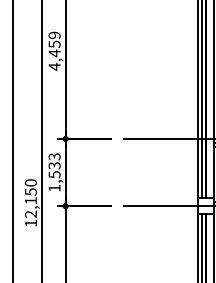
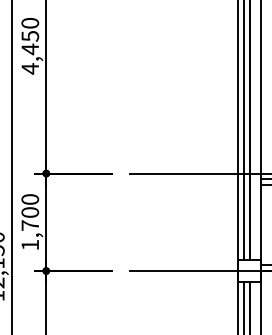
text: (54, 35) -> (30, 23), 4,459 -> 4,450
text: (54, 165) -> (30, 212), 1,533 -> 1,700

